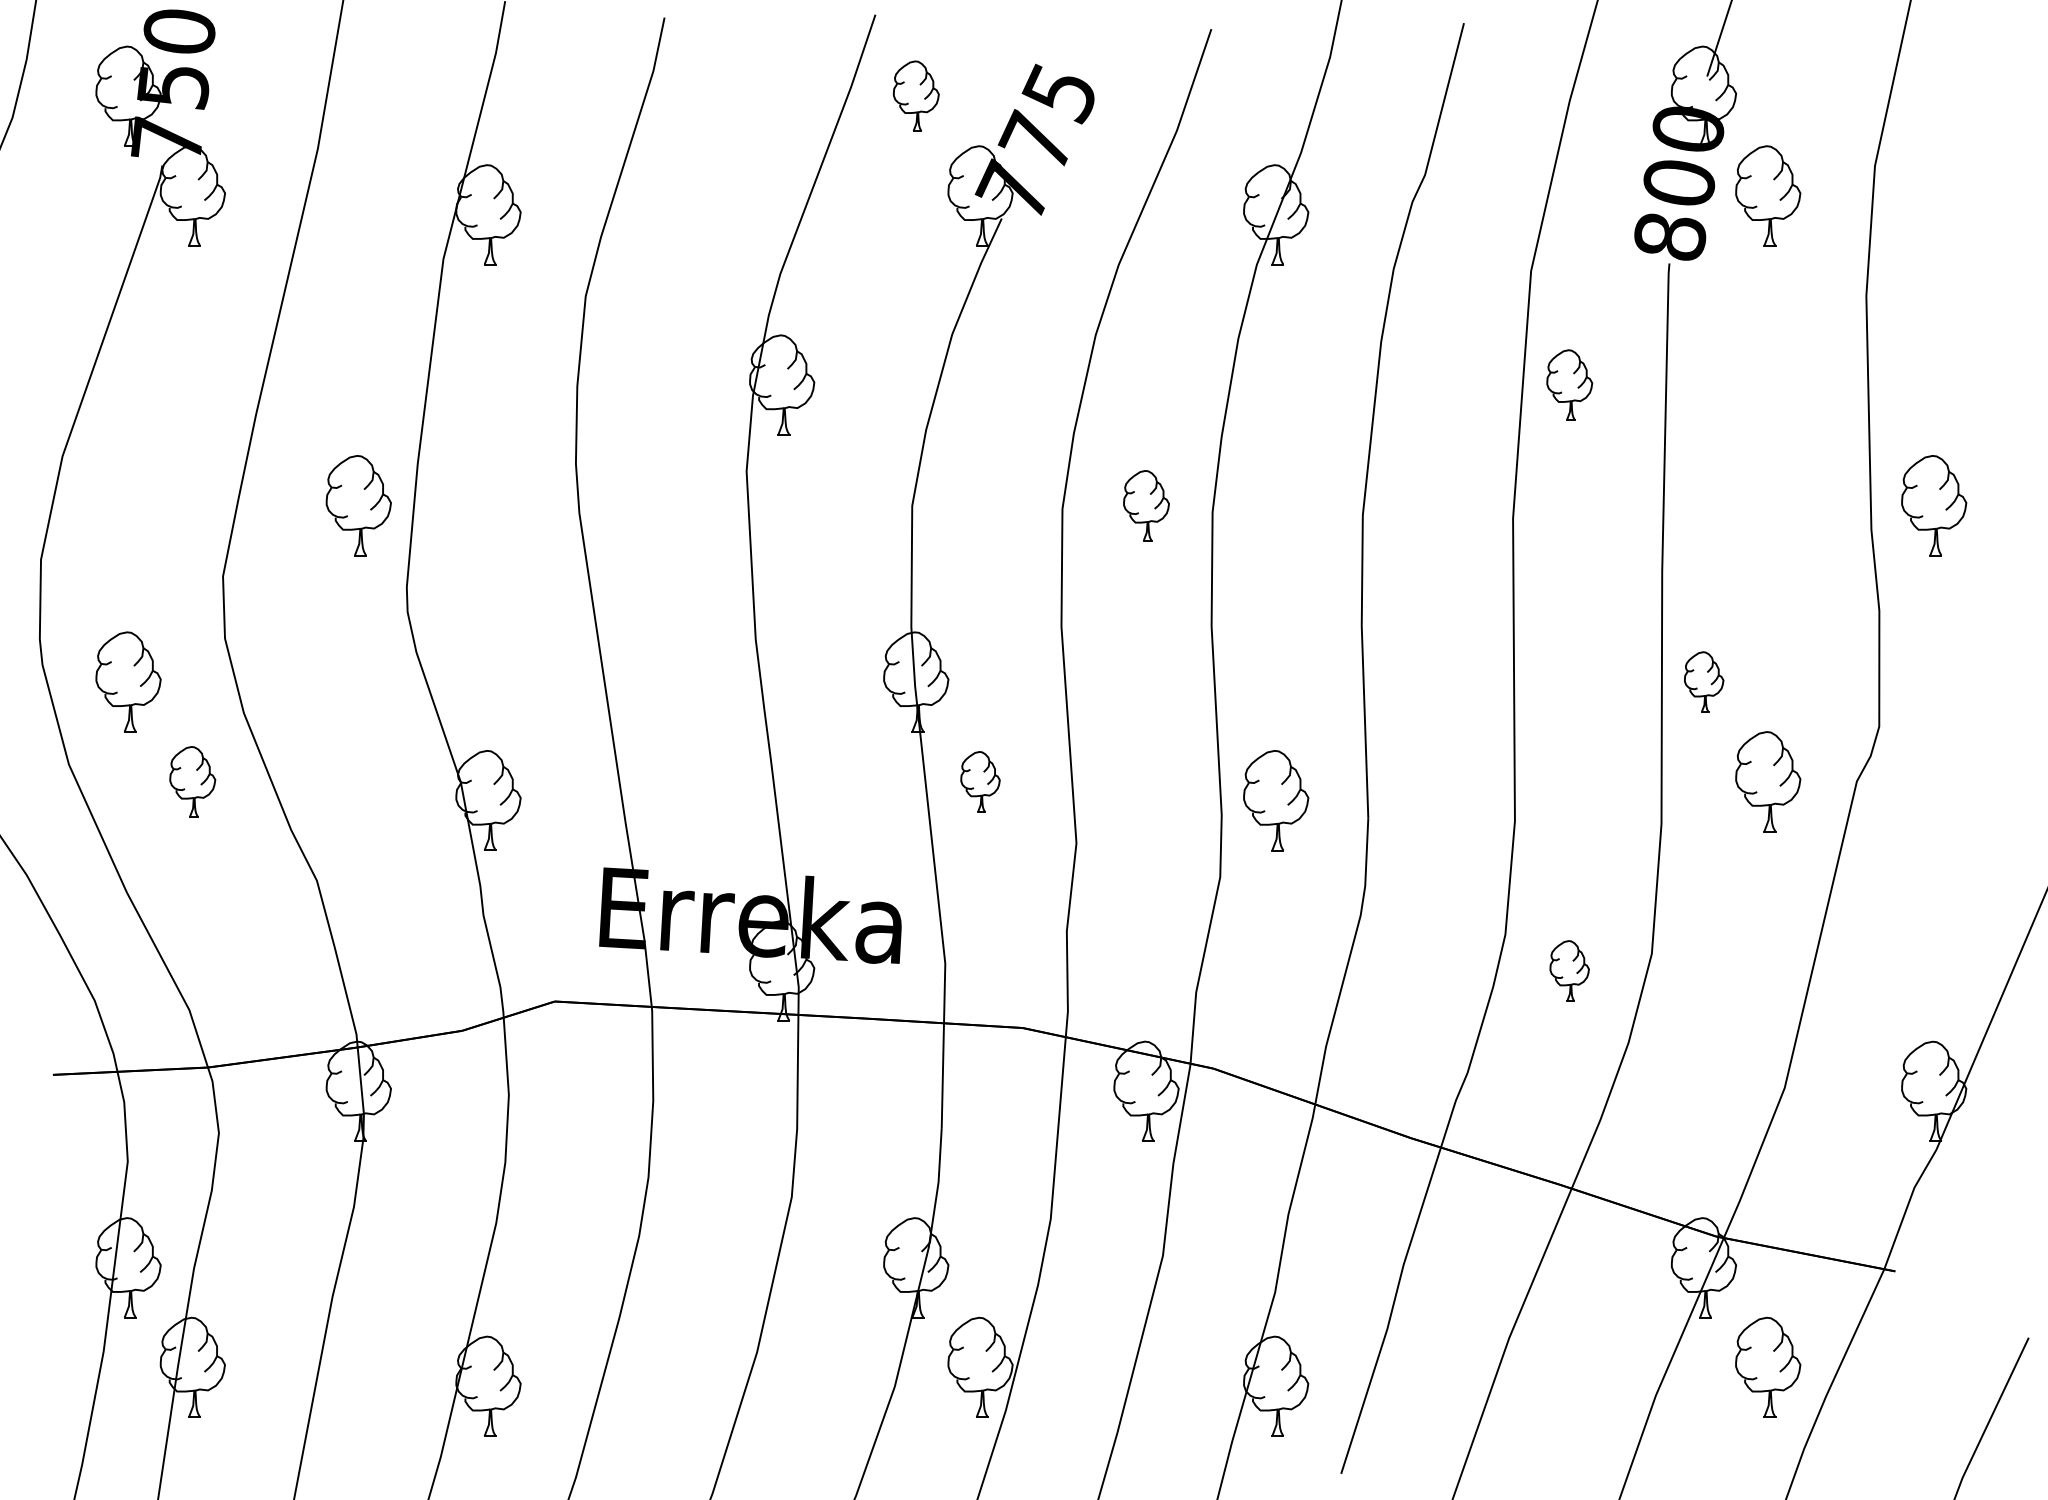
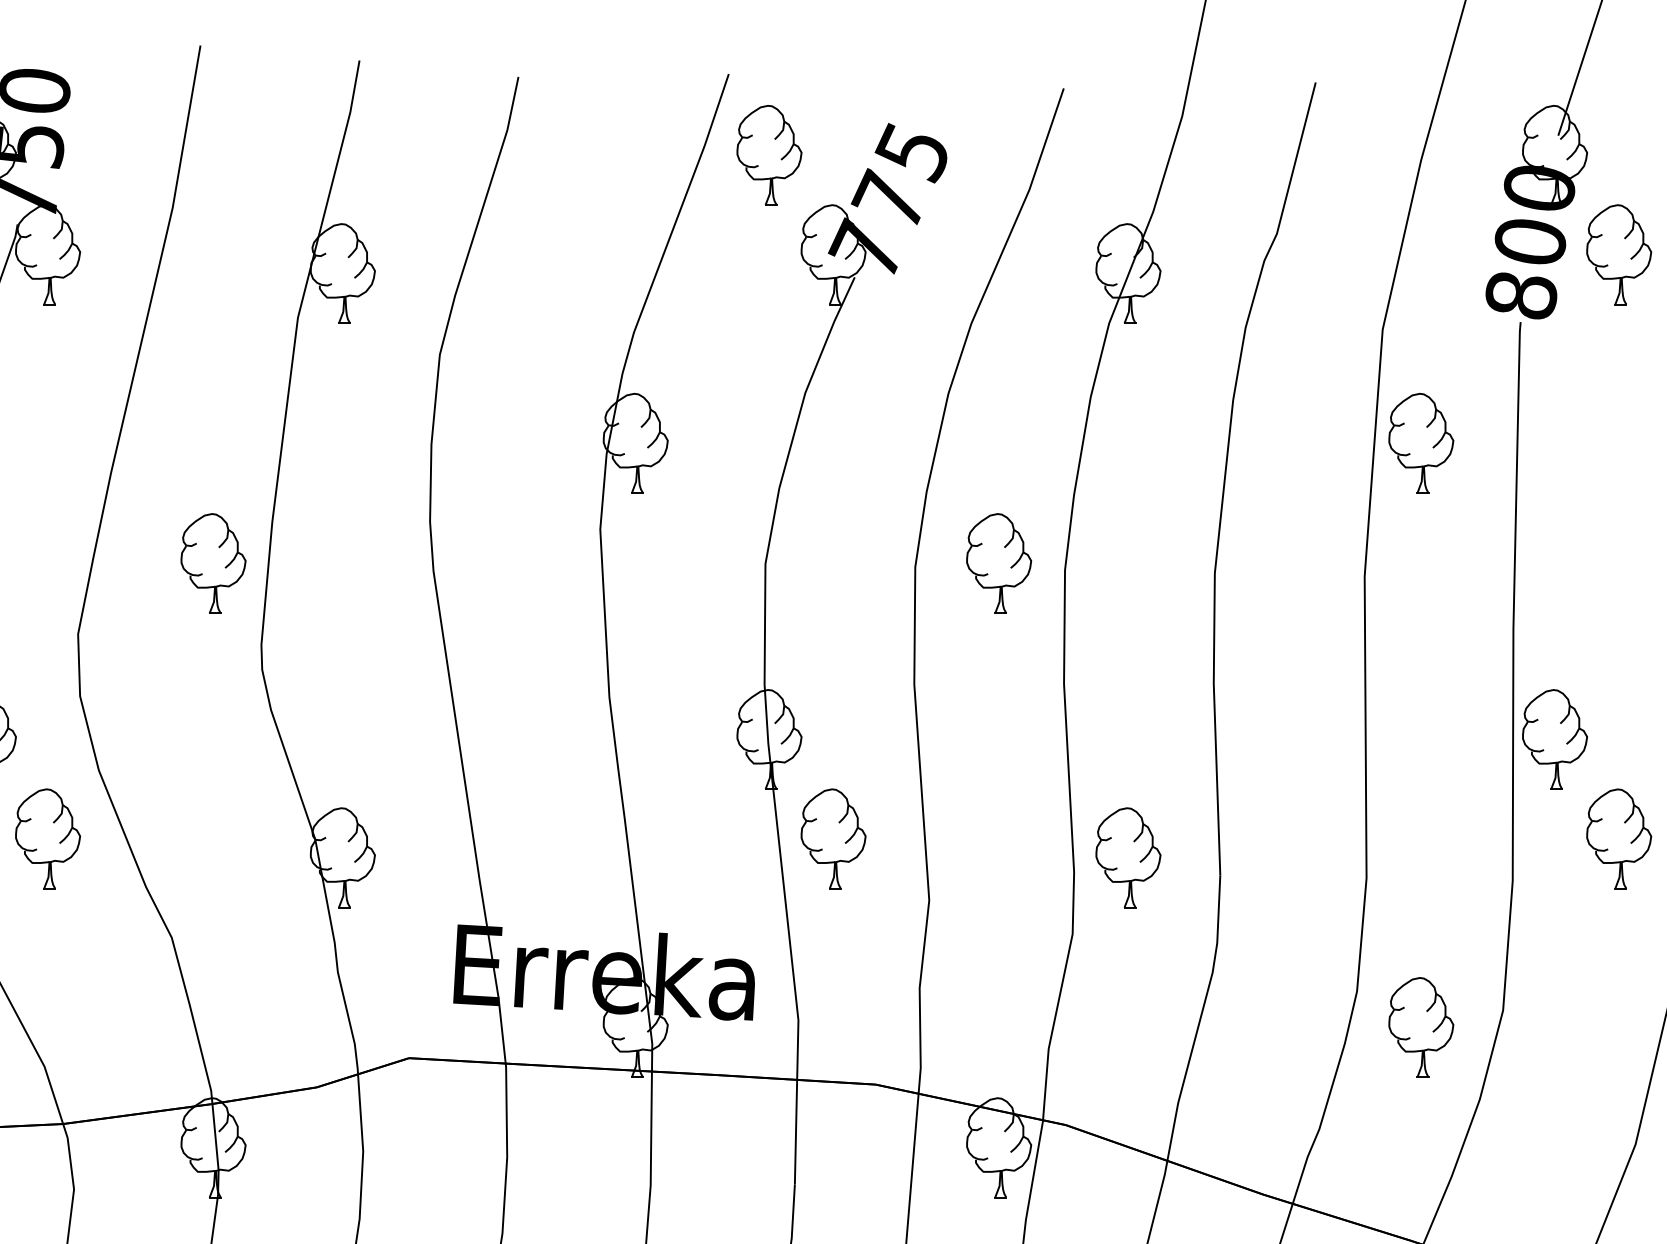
part: (916, 95) -> (769, 154), size x1.43
part: (1569, 384) -> (1420, 442), size x1.43
part: (1146, 505) -> (999, 563), size x1.43
part: (1704, 681) -> (1555, 739), size x1.67
part: (192, 781) -> (47, 838), size x1.43
part: (980, 781) -> (833, 838), size x1.67
part: (1569, 970) -> (1420, 1027), size x1.67

